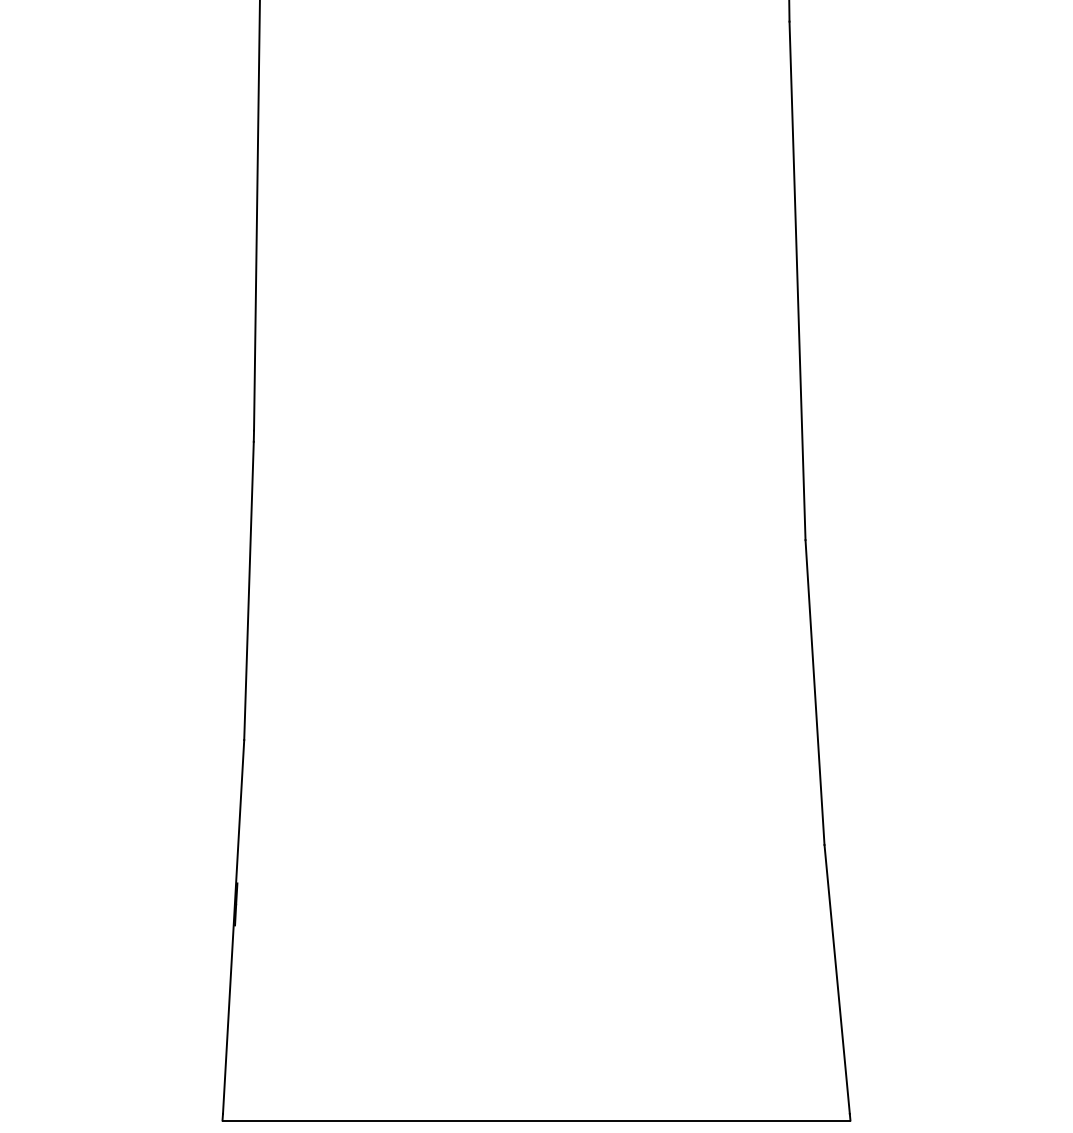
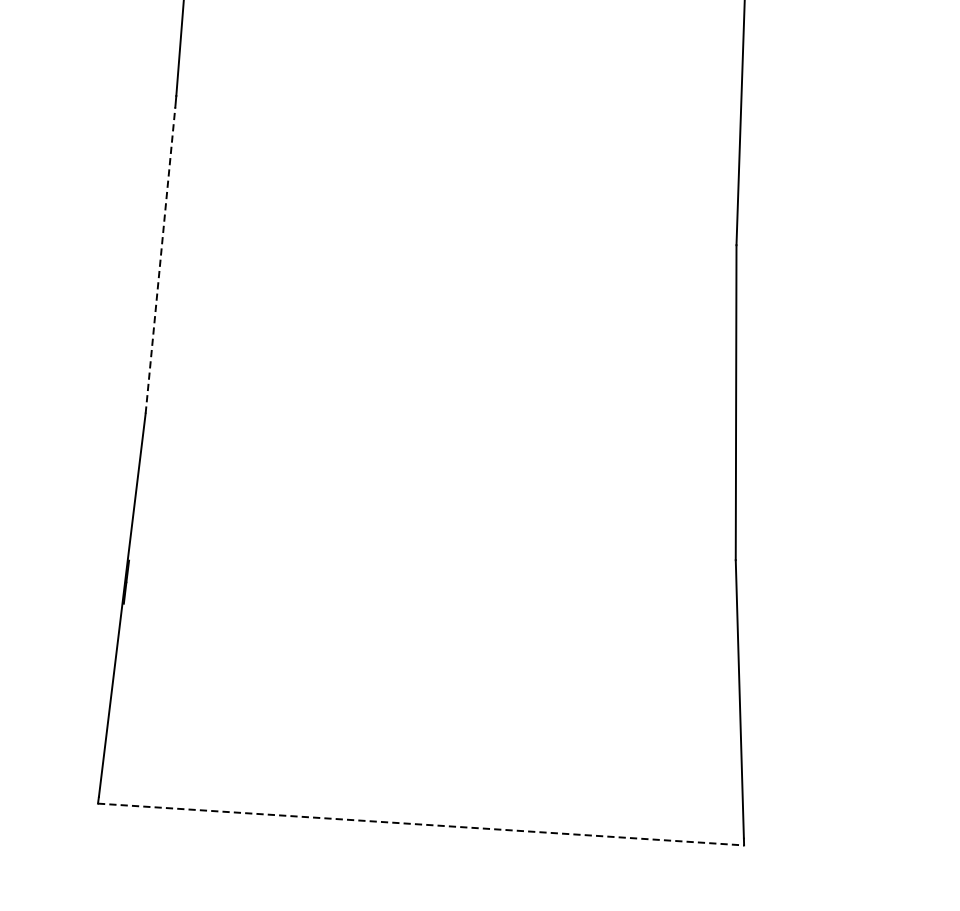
line: (249, 590) -> (161, 260), solid -> dashed
line: (536, 1120) -> (421, 824), solid -> dashed

